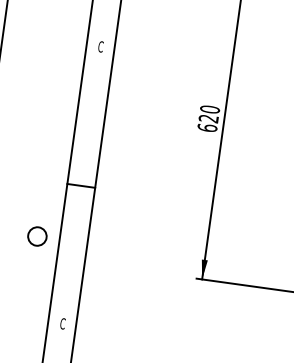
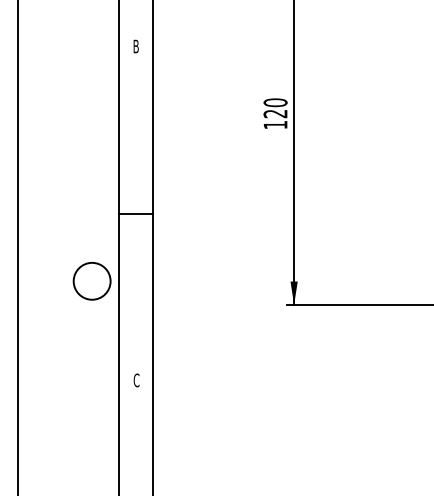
text: (100, 46) -> (135, 46), C -> B
text: (207, 127) -> (275, 124), 620 -> 120
circle: (36, 235) -> (91, 280), size x1.67

